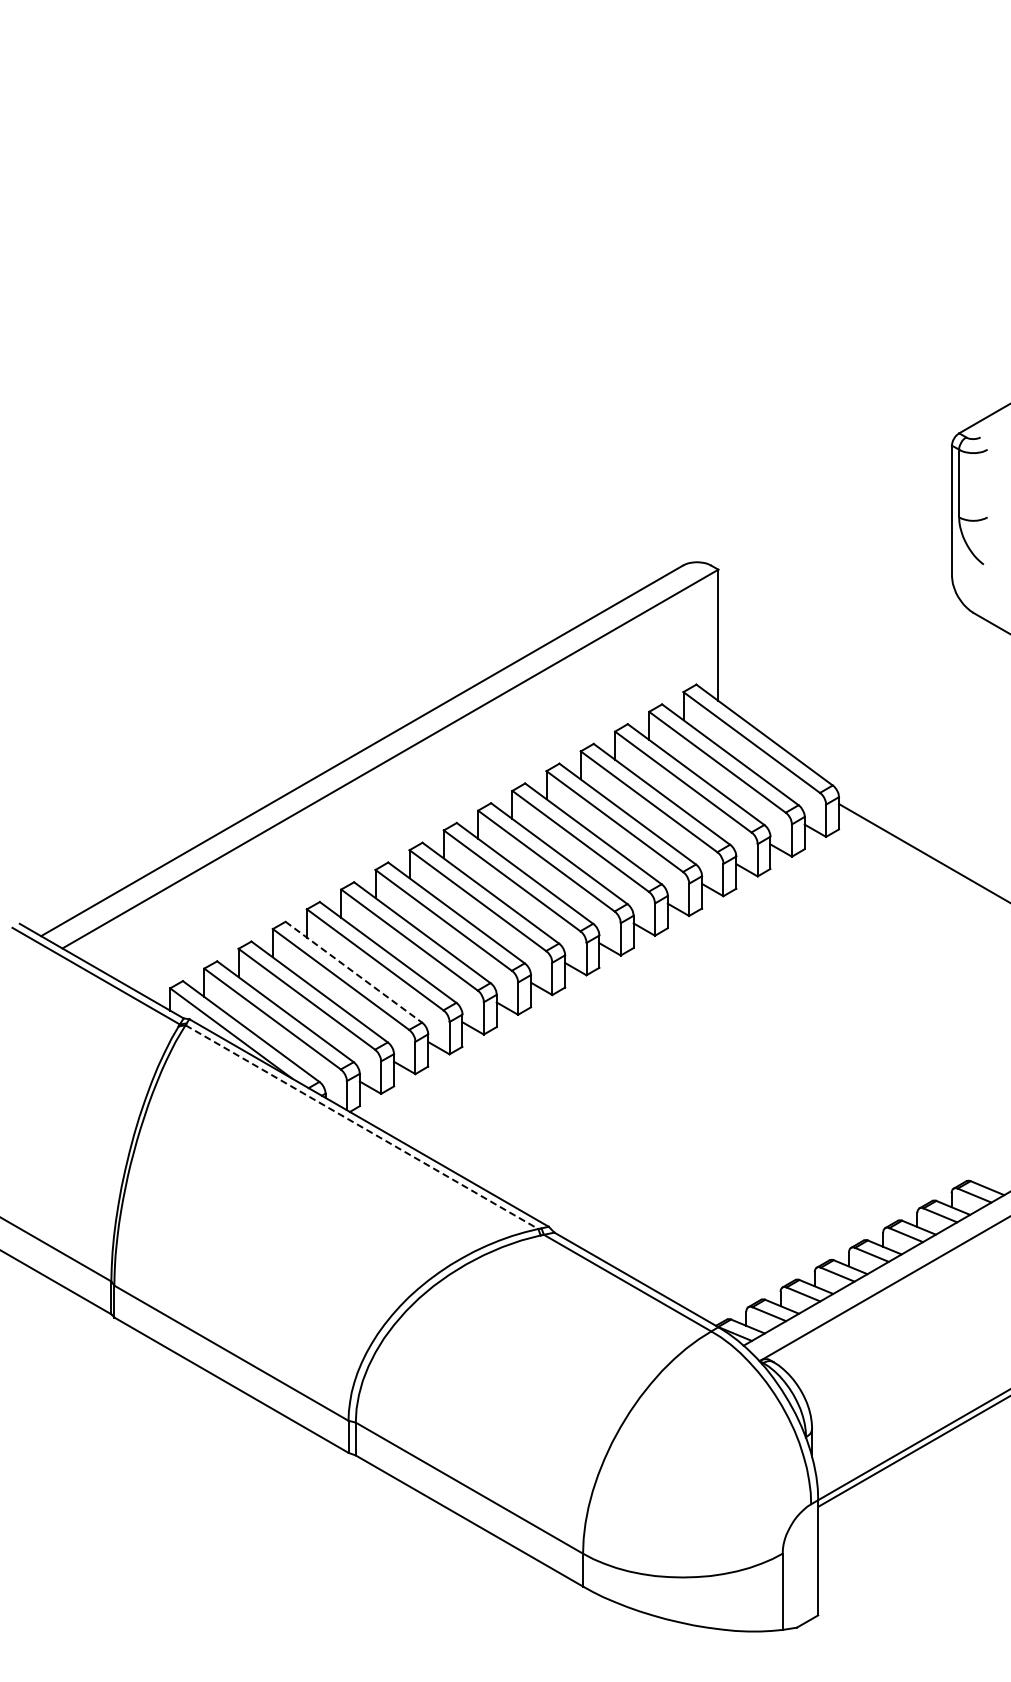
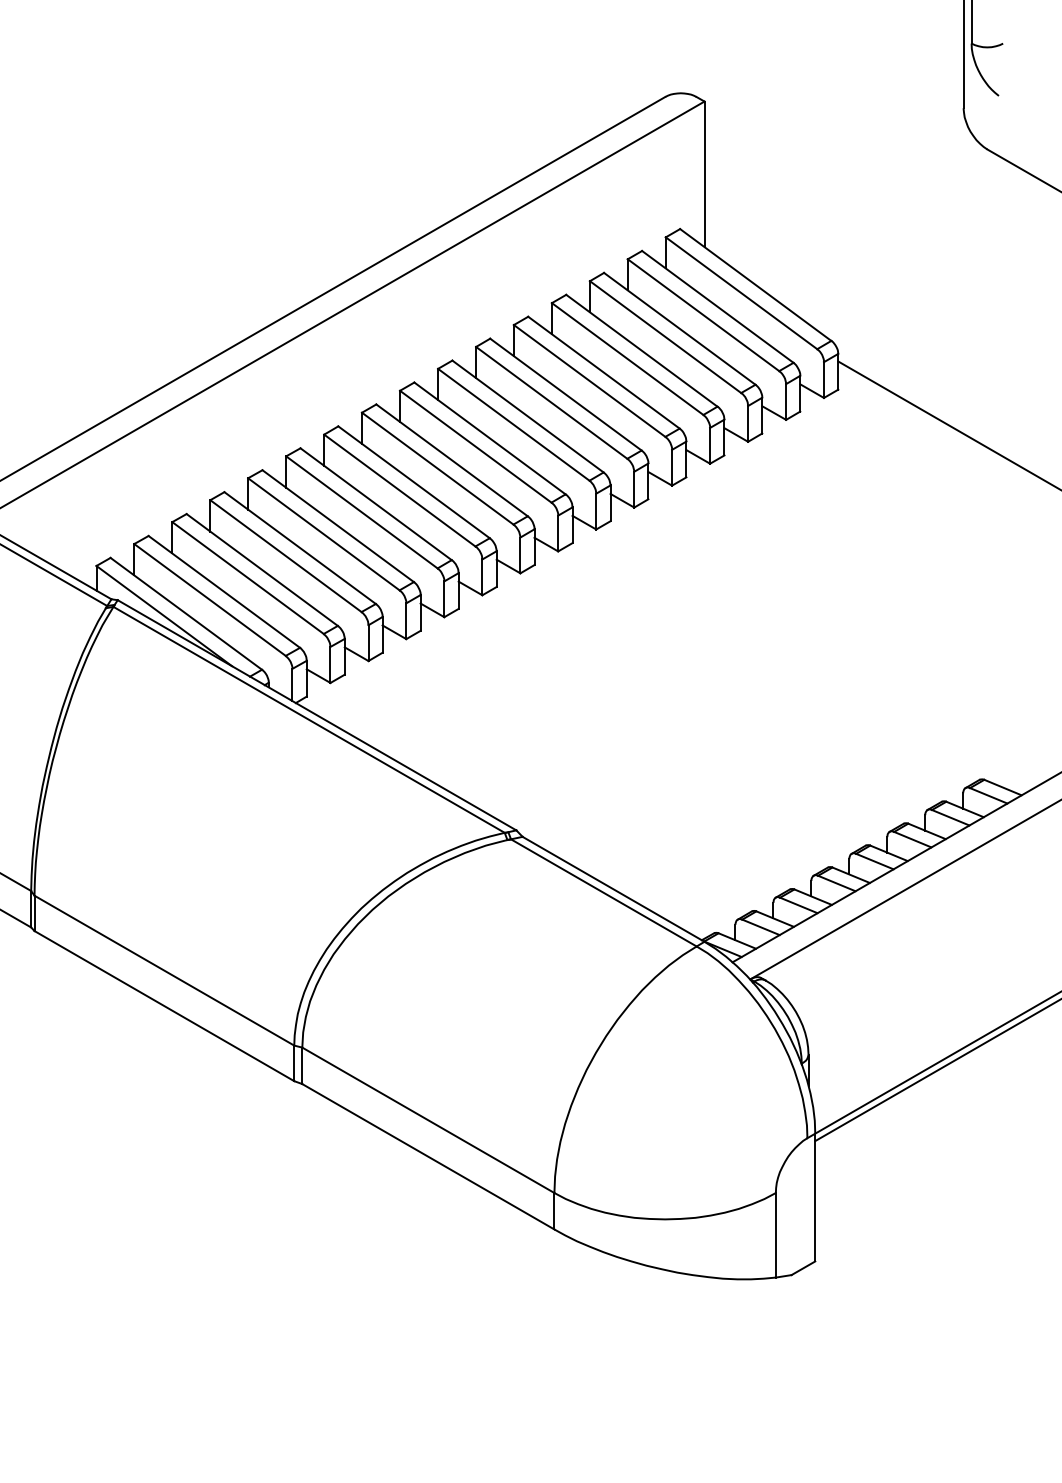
line: (353, 972) -> (299, 548), dashed -> solid
line: (361, 1127) -> (308, 720), dashed -> solid

